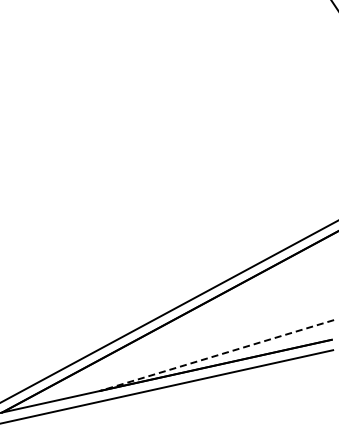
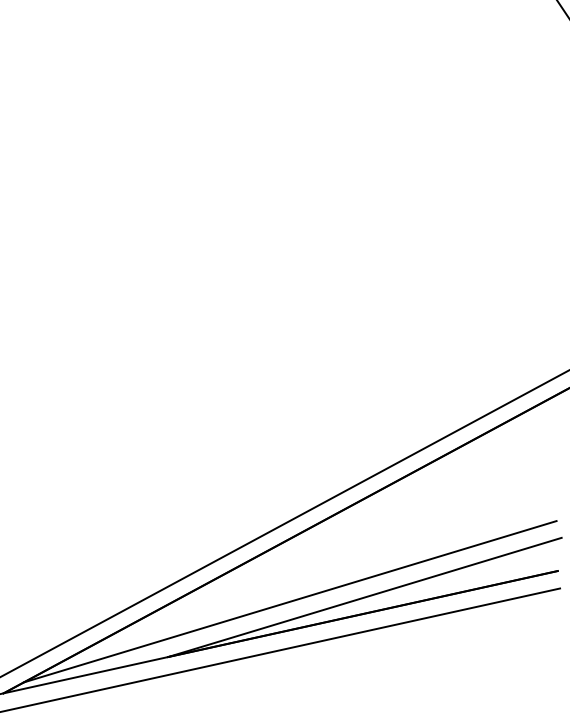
line: (216, 355) -> (364, 597), dashed -> solid
line: (172, 358) -> (290, 602), added

